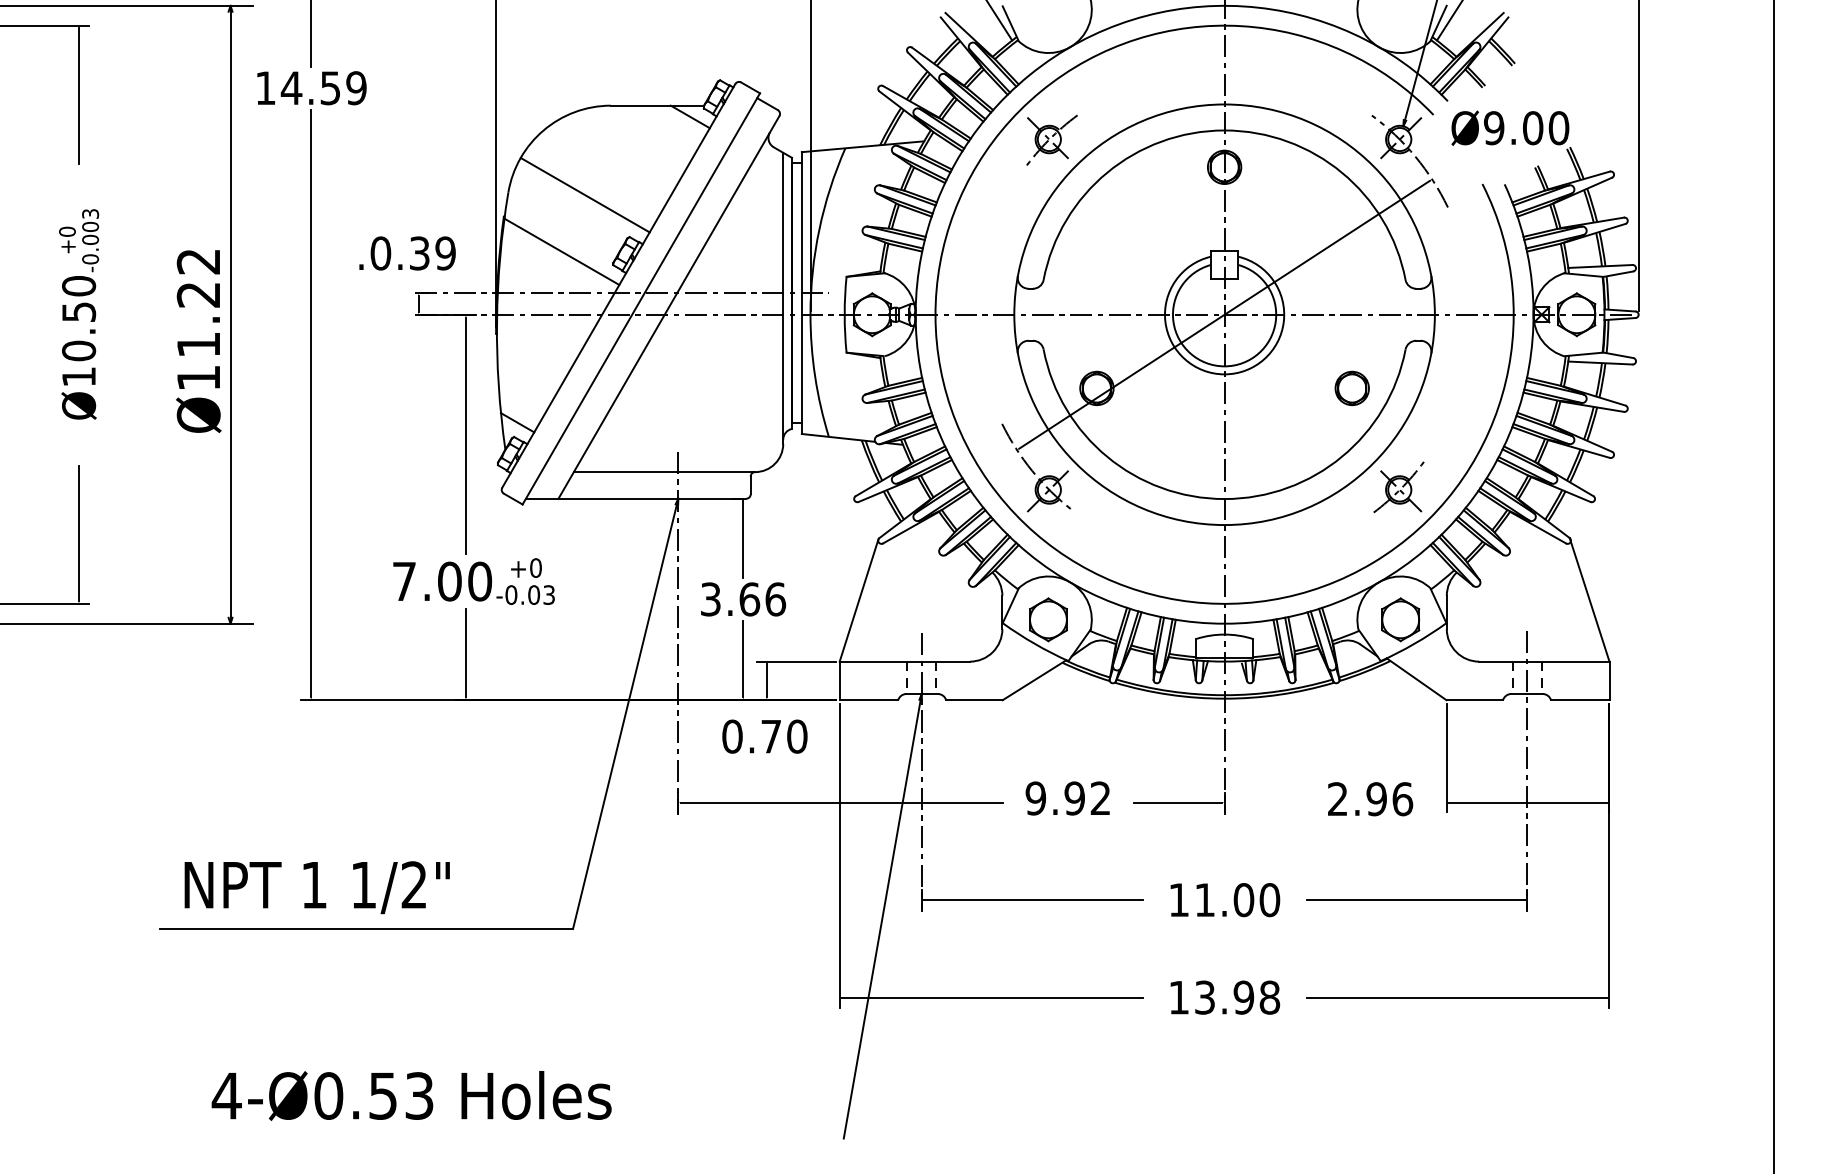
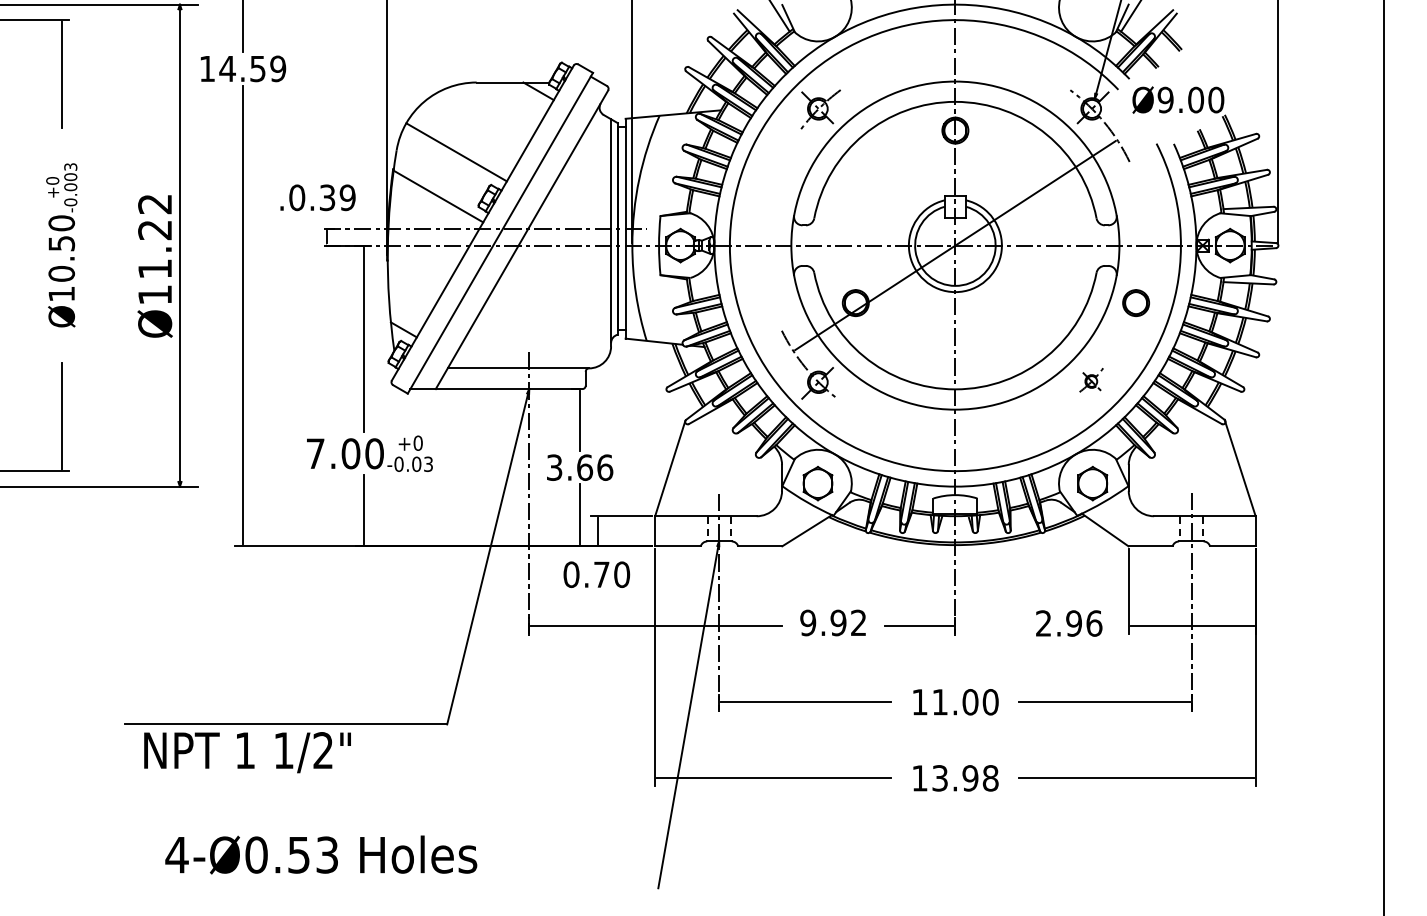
part: (1351, 388) -> (1135, 303), moved
part: (1398, 487) -> (1091, 380), size x0.6
text: (316, 887) -> (247, 752), moved

